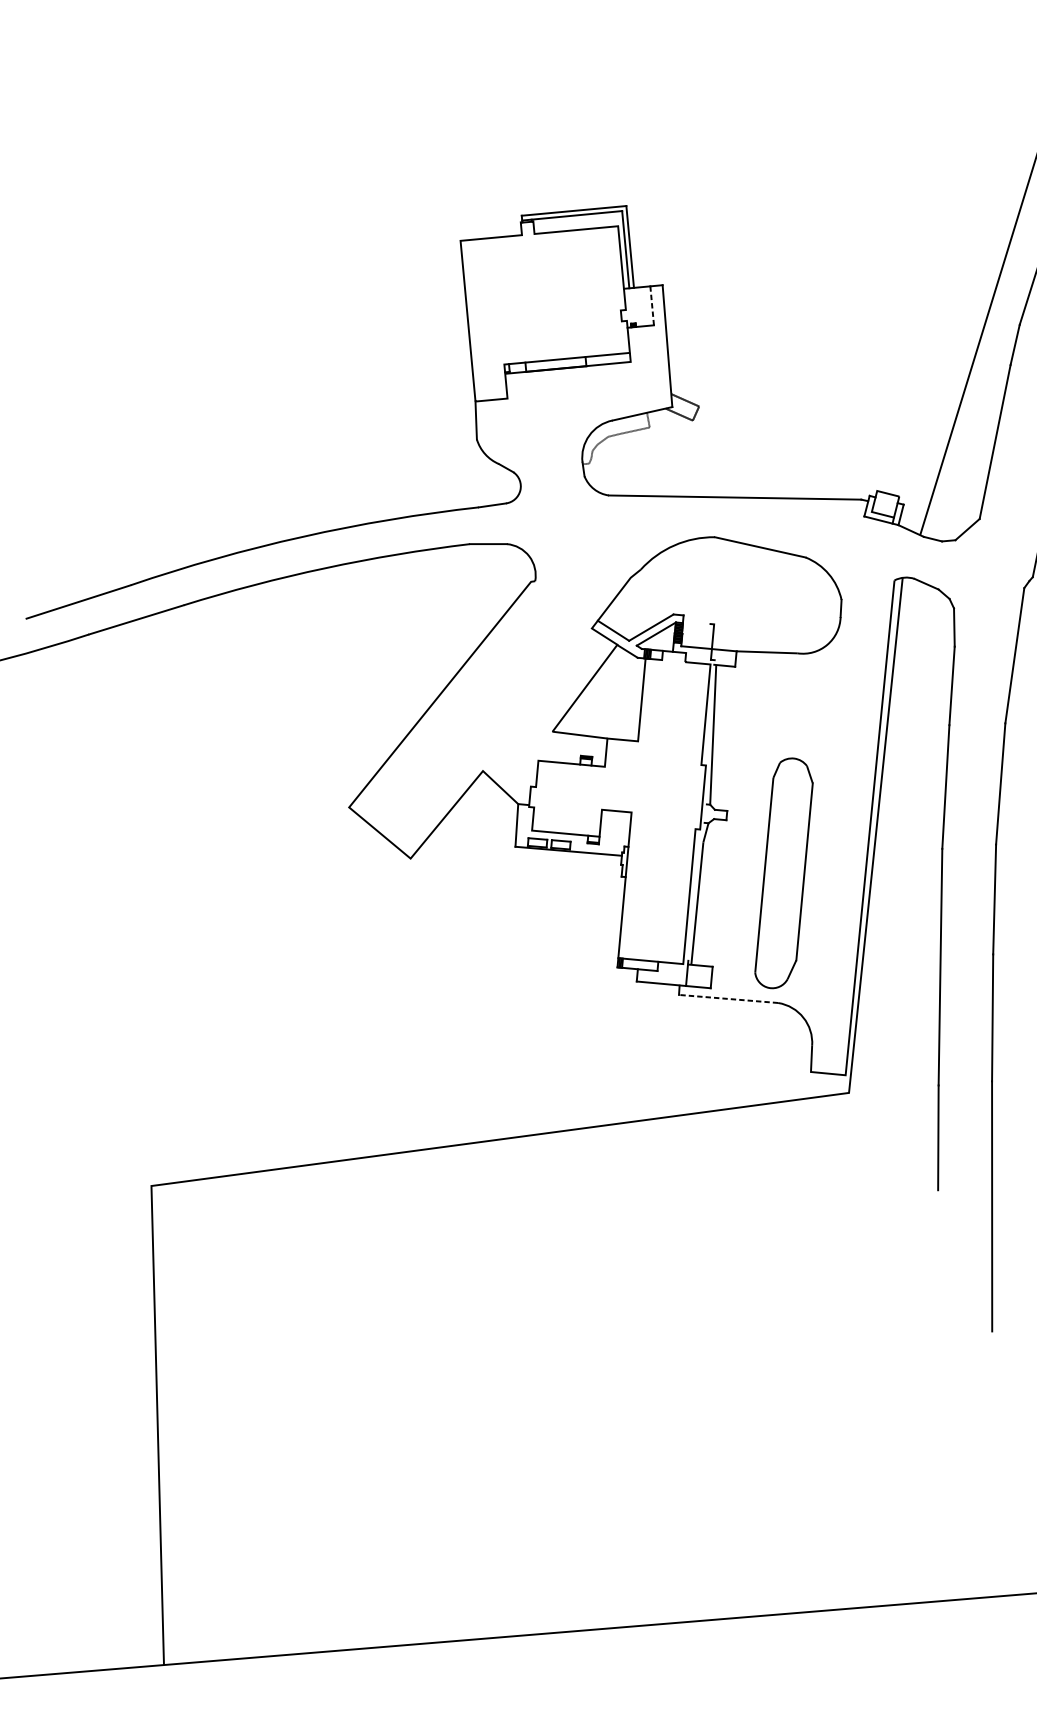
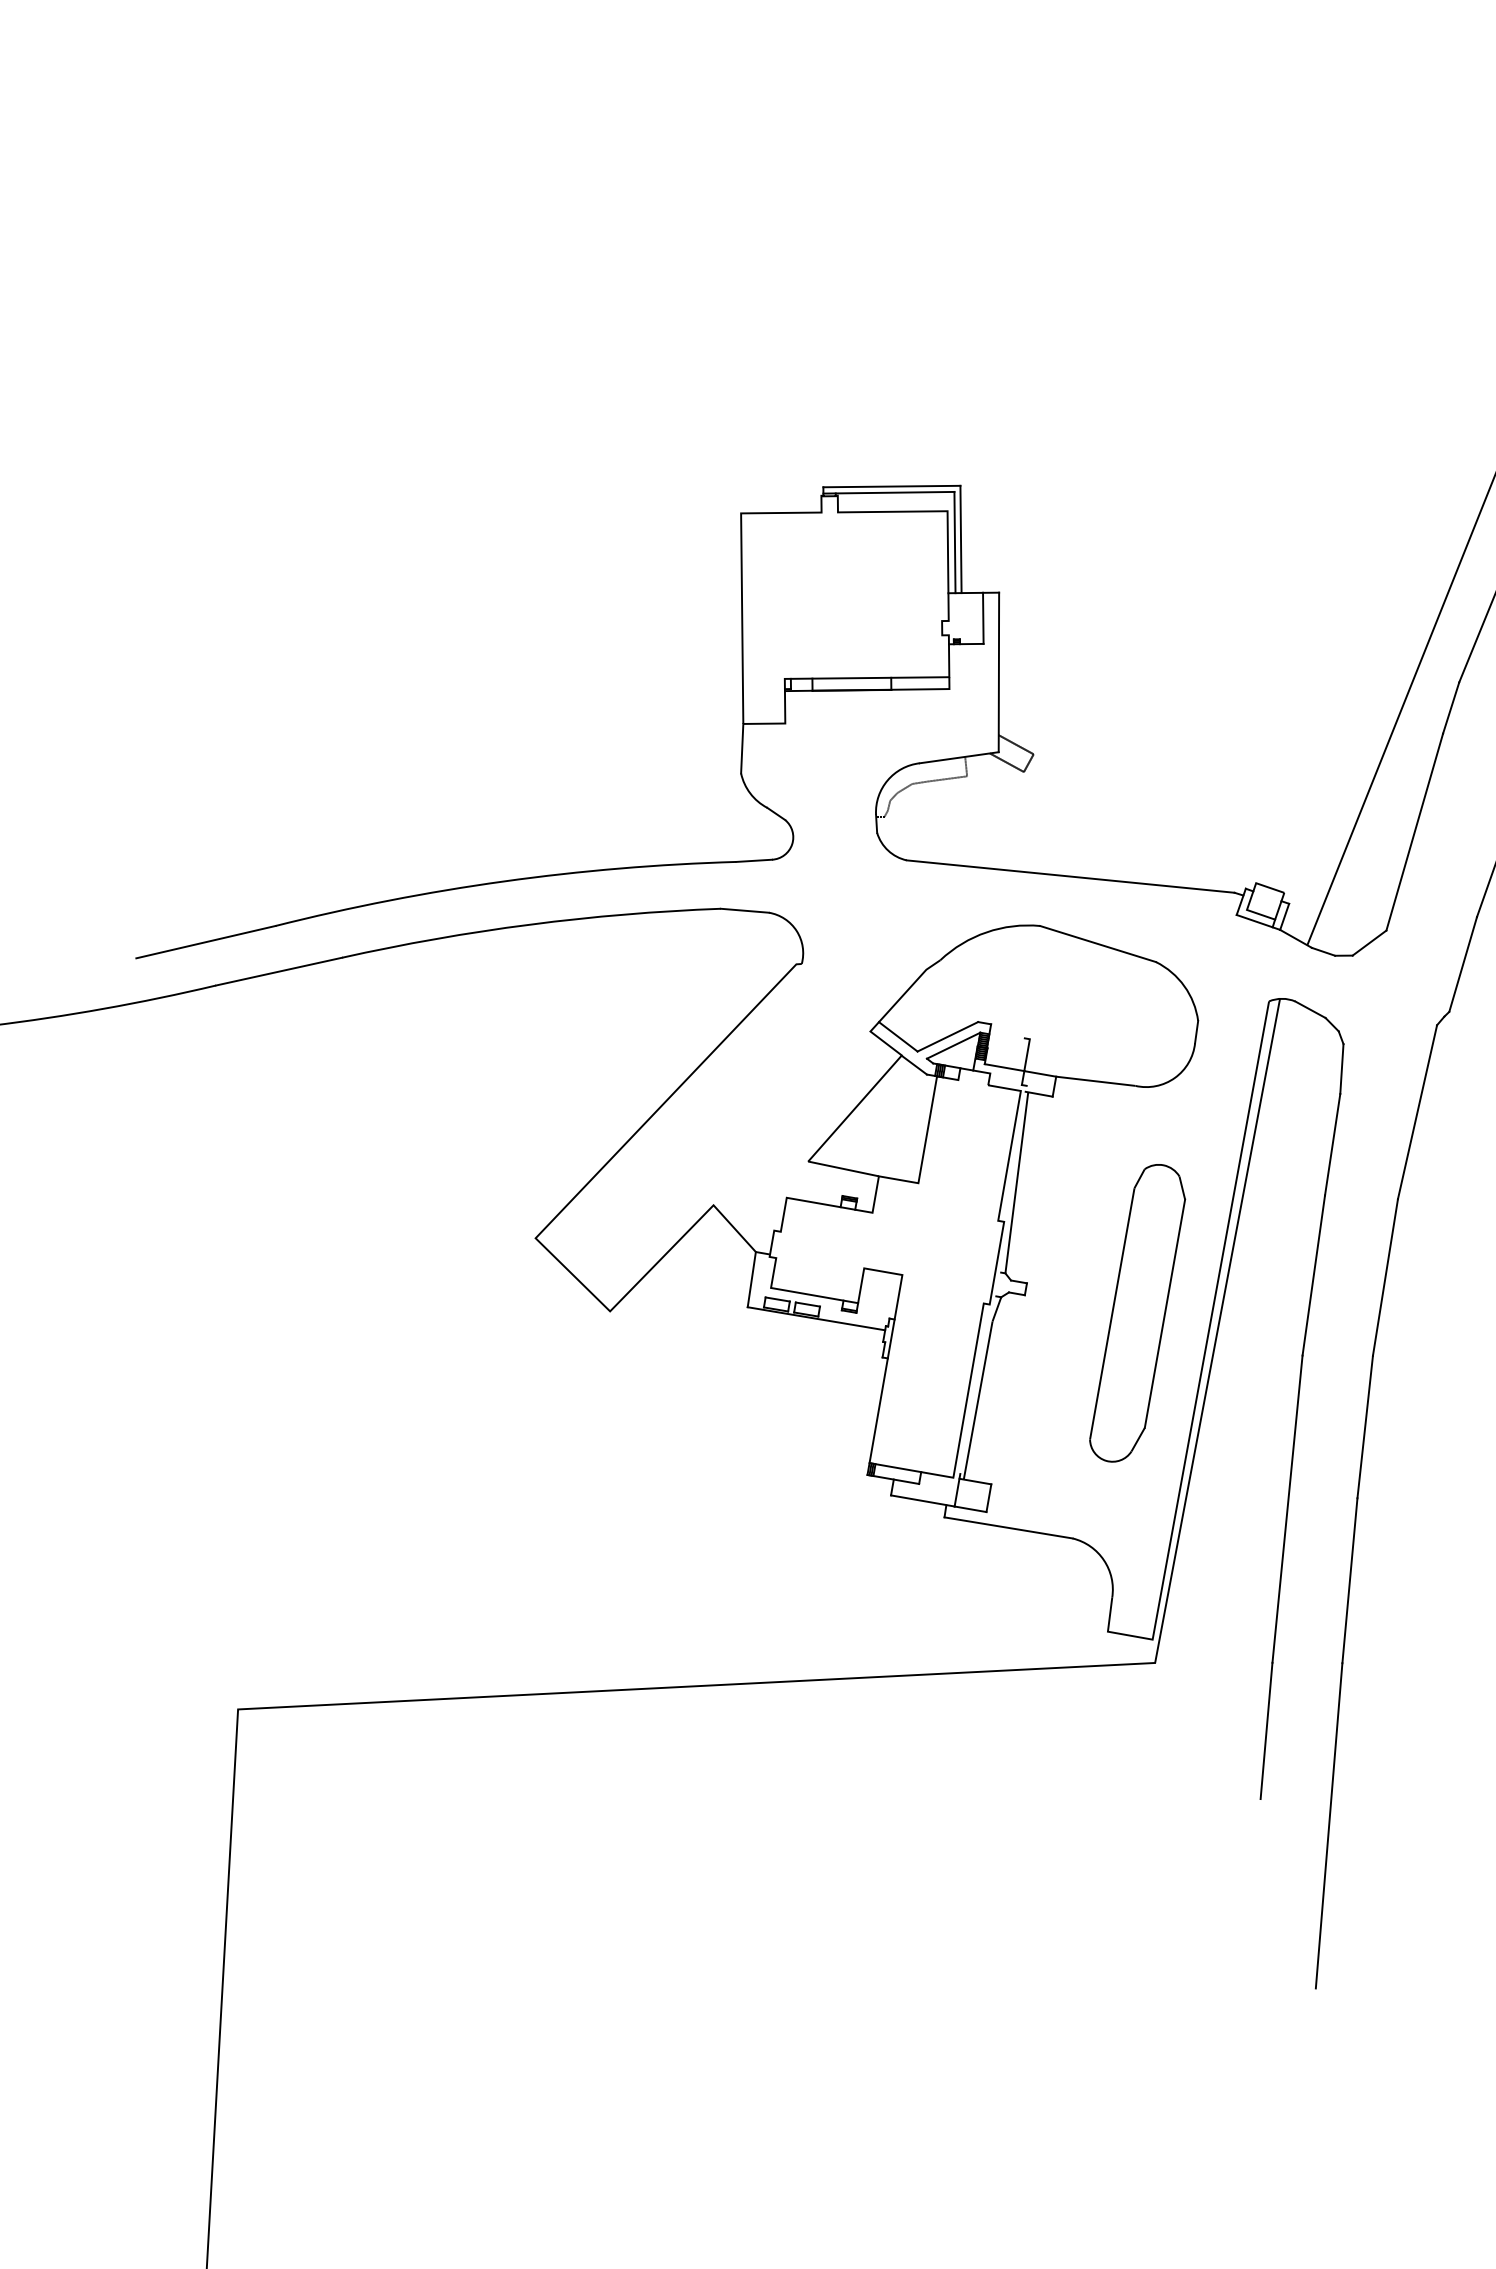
line: (652, 305) -> (983, 618), dashed -> solid
part: (783, 873) -> (1137, 1313), moved
line: (728, 998) -> (1008, 1527), dashed -> solid

